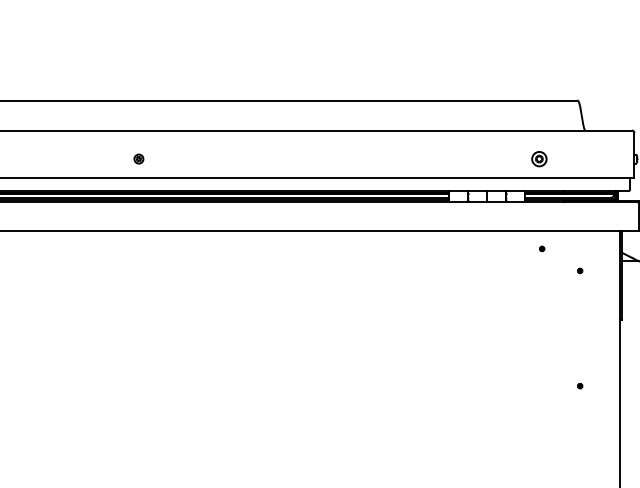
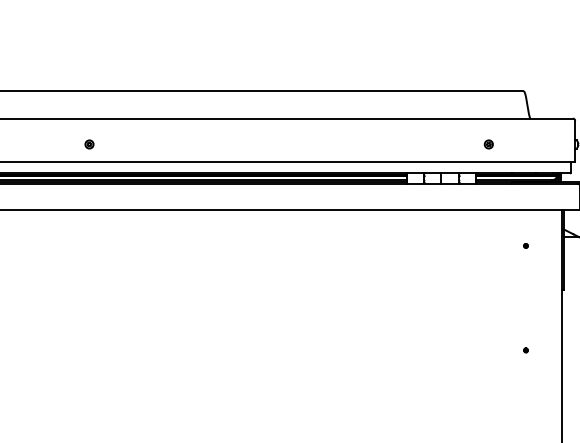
part: (138, 158) -> (89, 143), moved
part: (538, 158) -> (488, 143), size x0.62
part: (542, 248) -> (491, 225), removed

